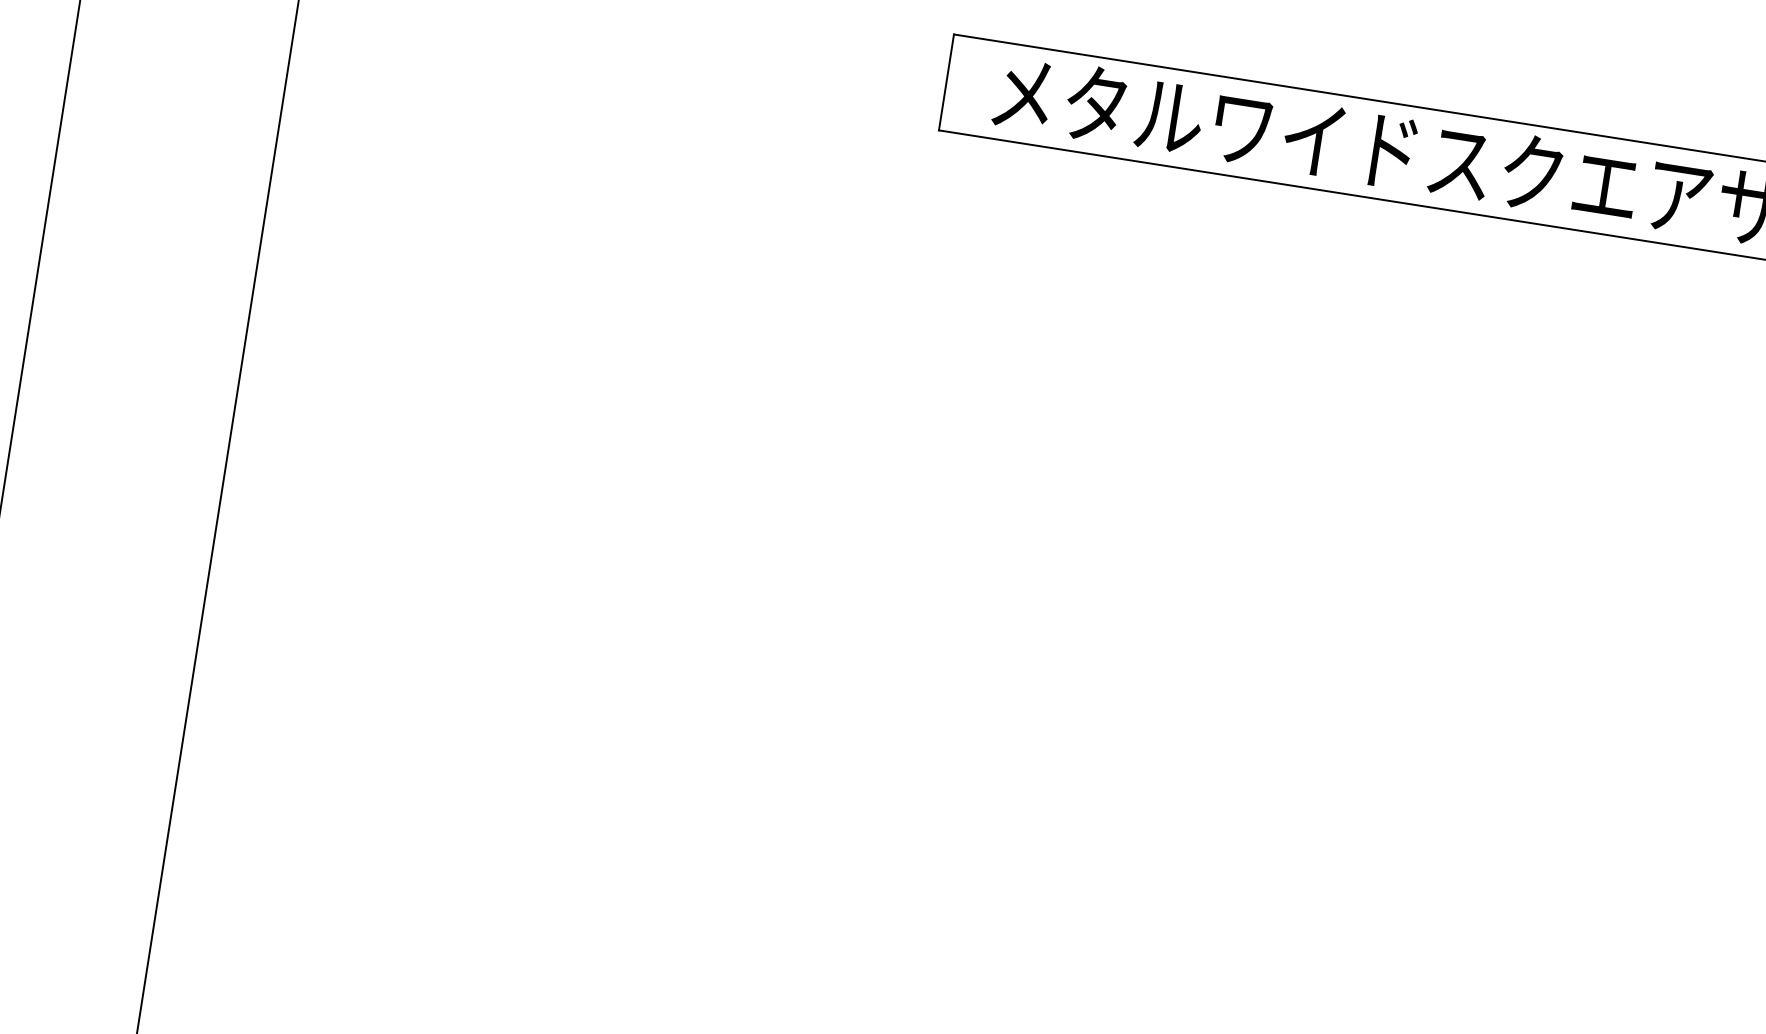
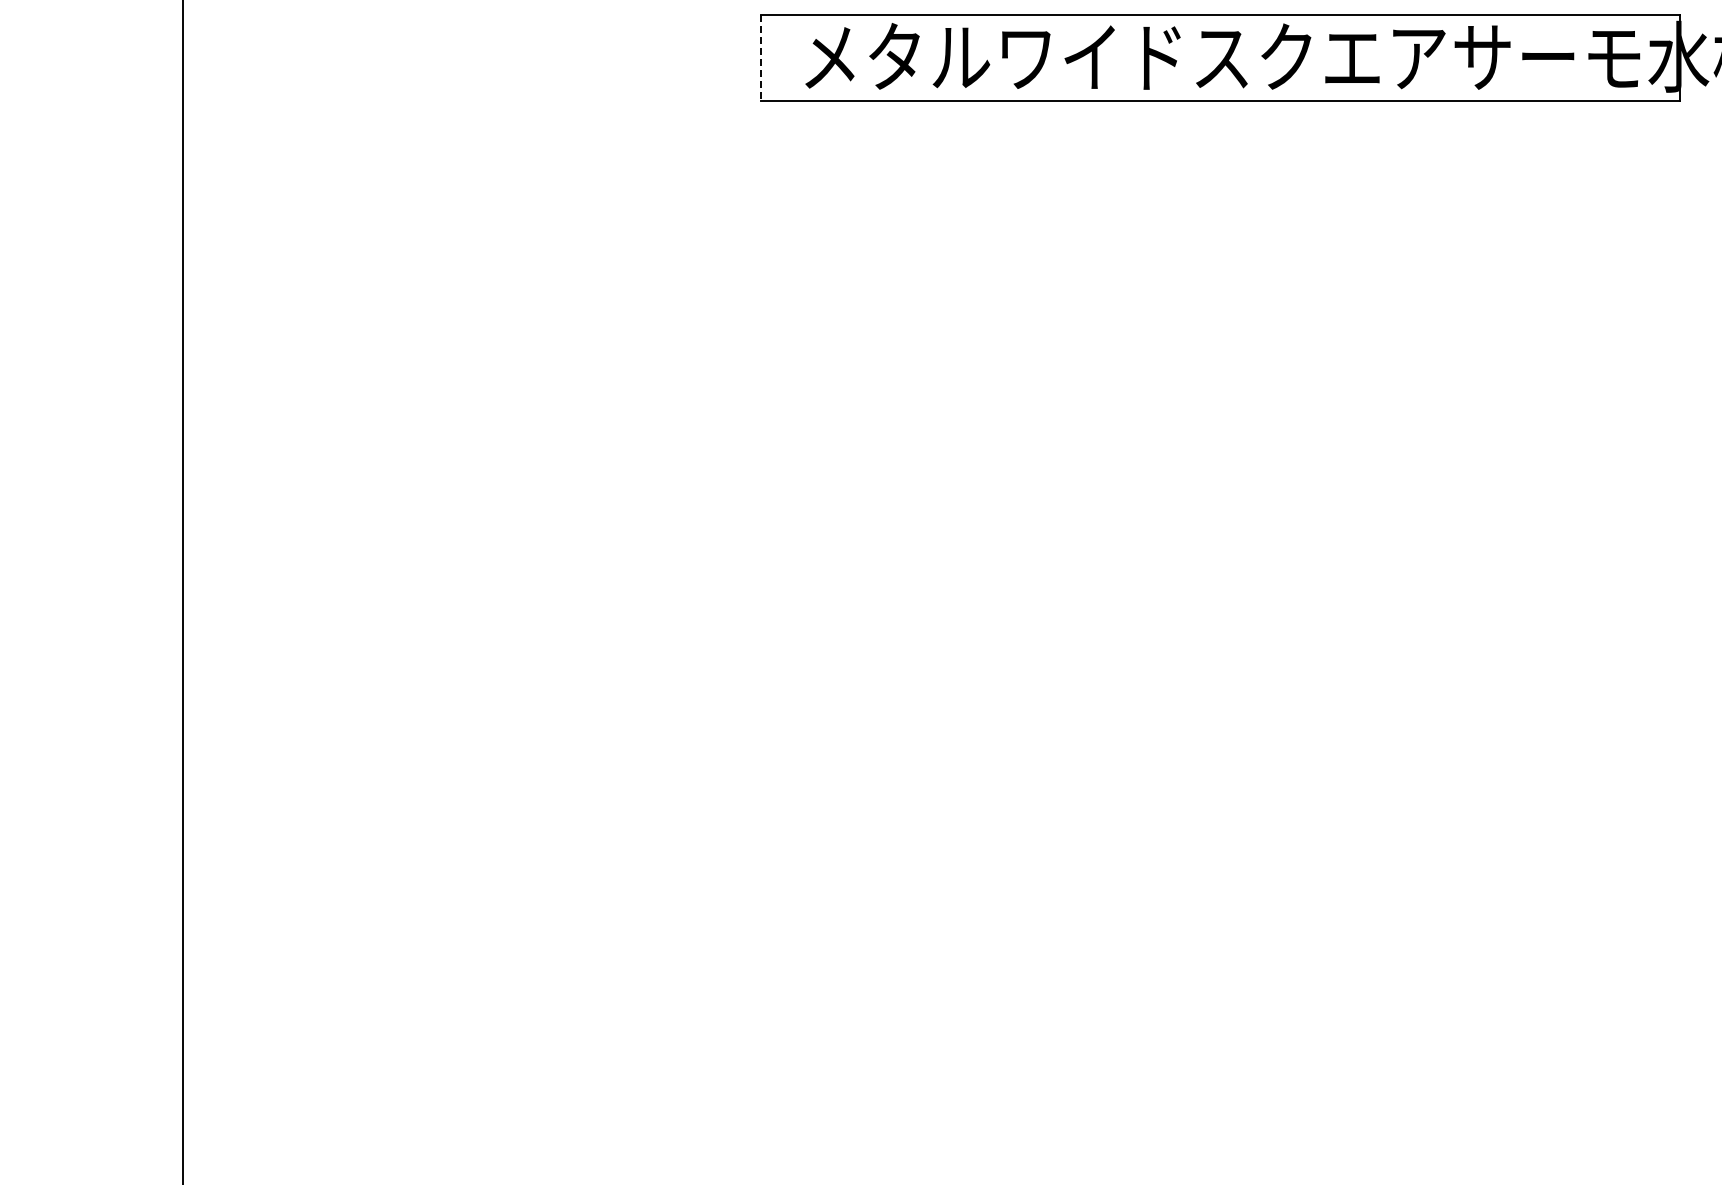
line: (945, 83) -> (760, 58), solid -> dashed

